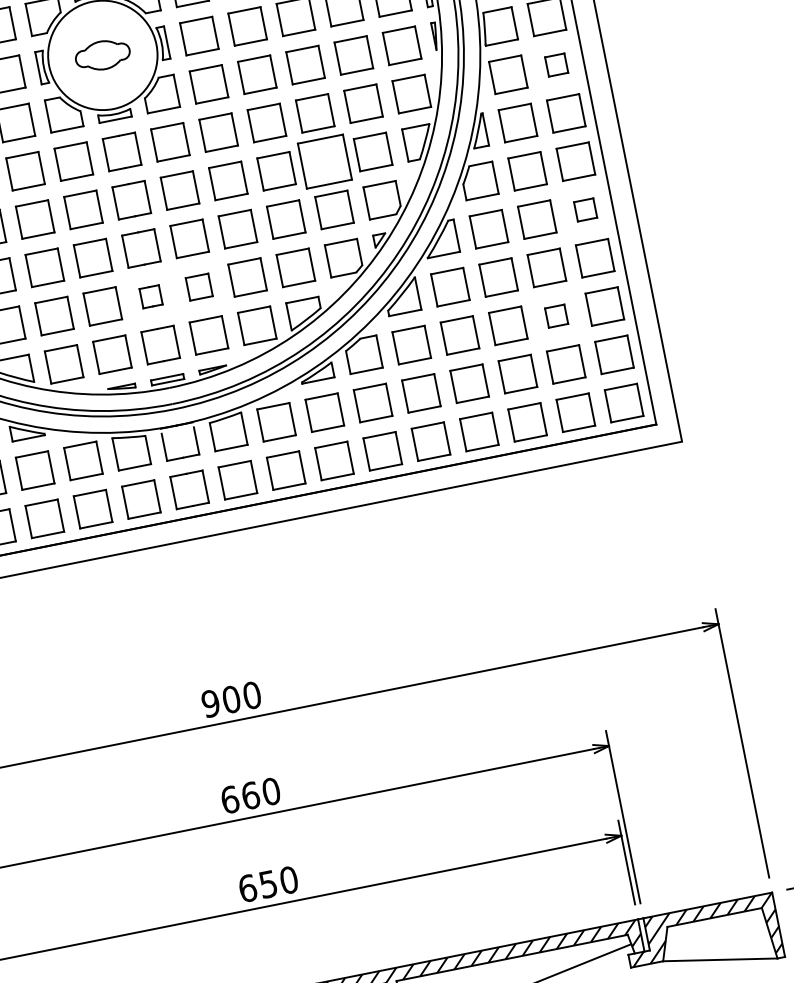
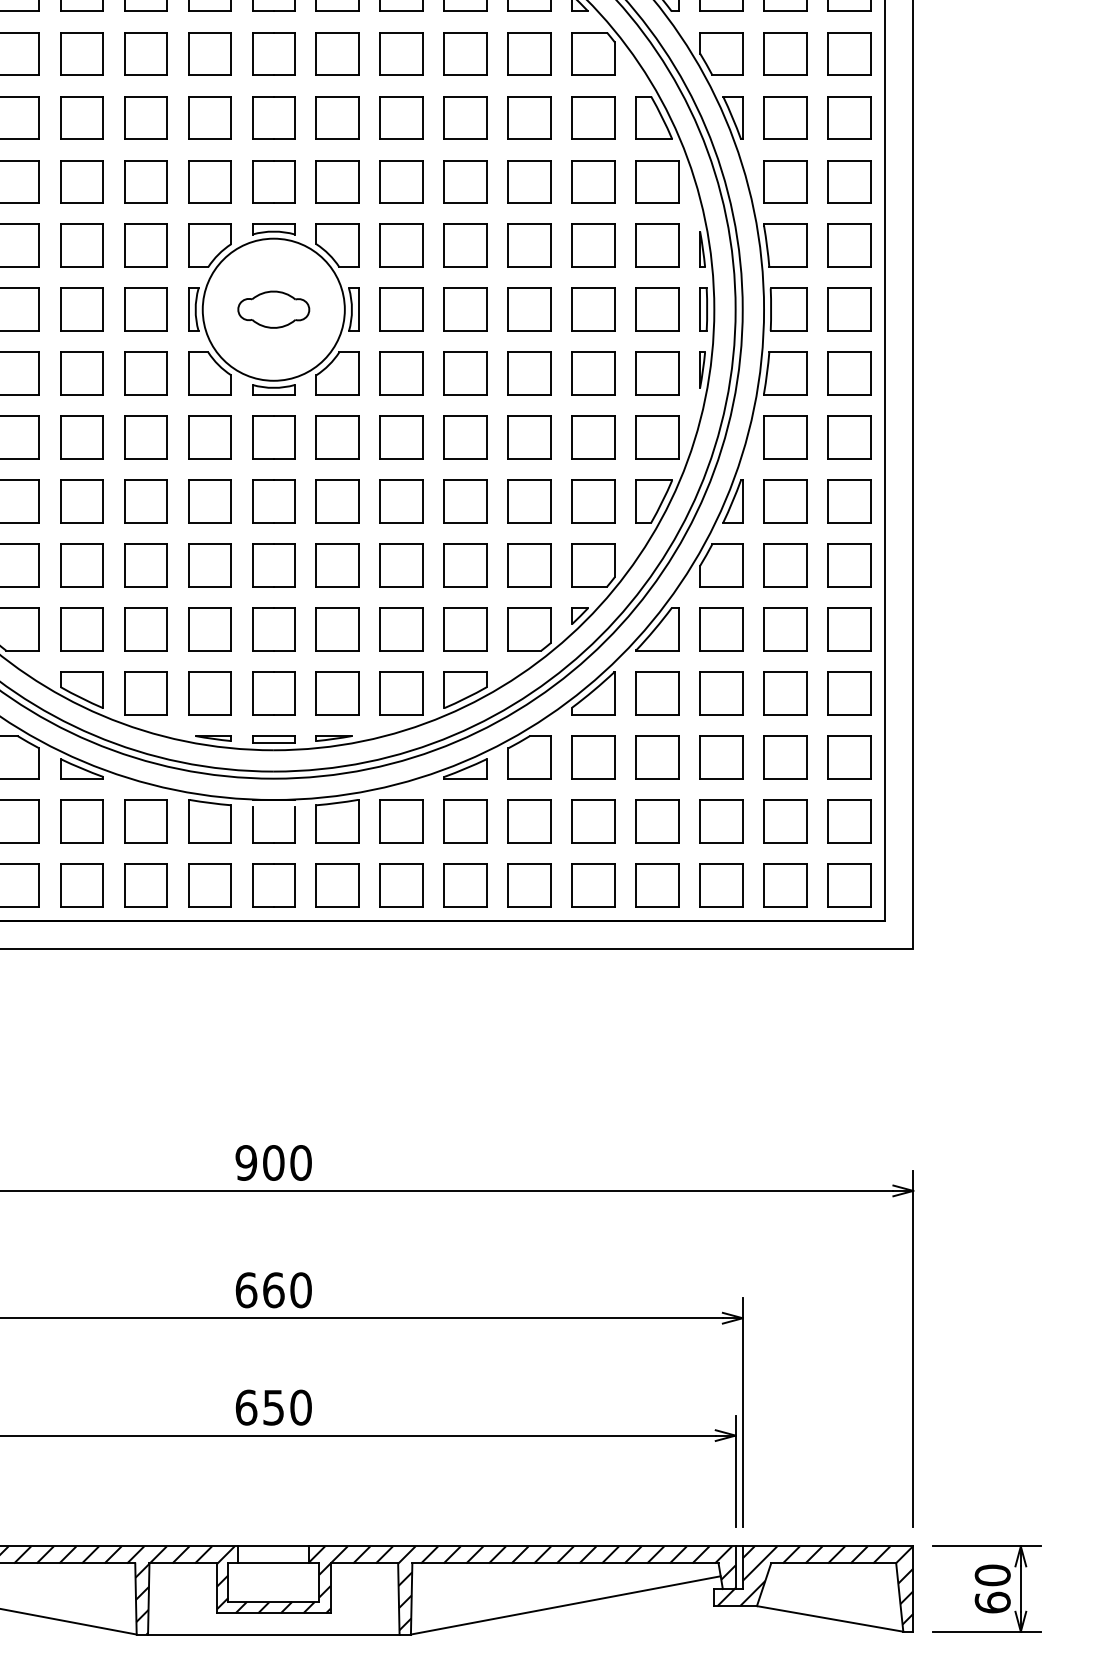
part: (556, 65) -> (849, 437), size x1.67
part: (324, 161) -> (529, 501), size x0.71
part: (585, 209) -> (849, 629), size x1.67
part: (199, 287) -> (337, 629), size x1.43
part: (150, 296) -> (273, 629), size x1.67
part: (556, 316) -> (785, 757), size x1.67

